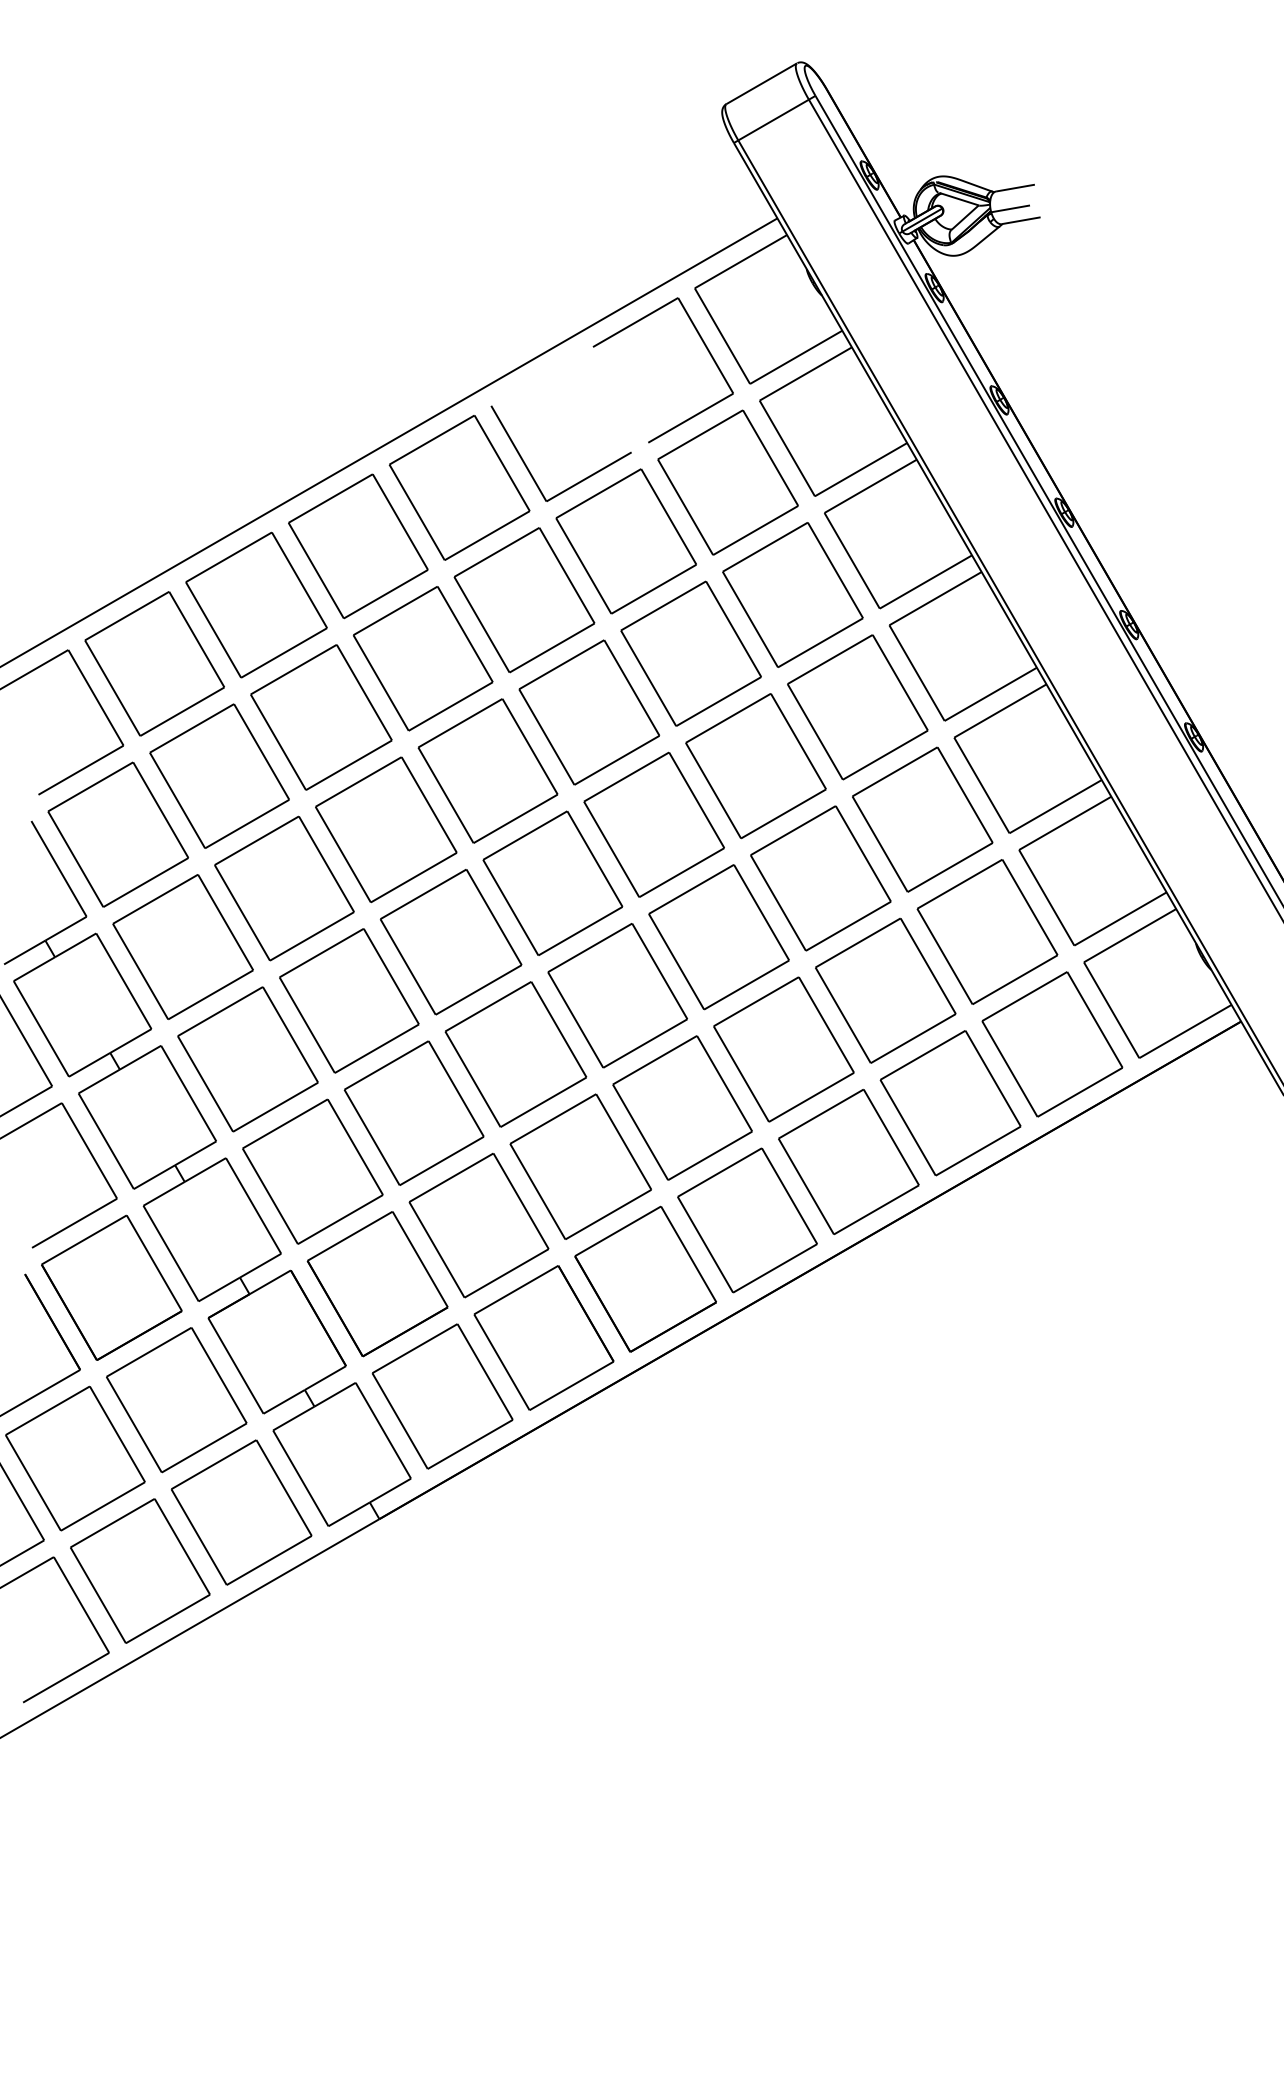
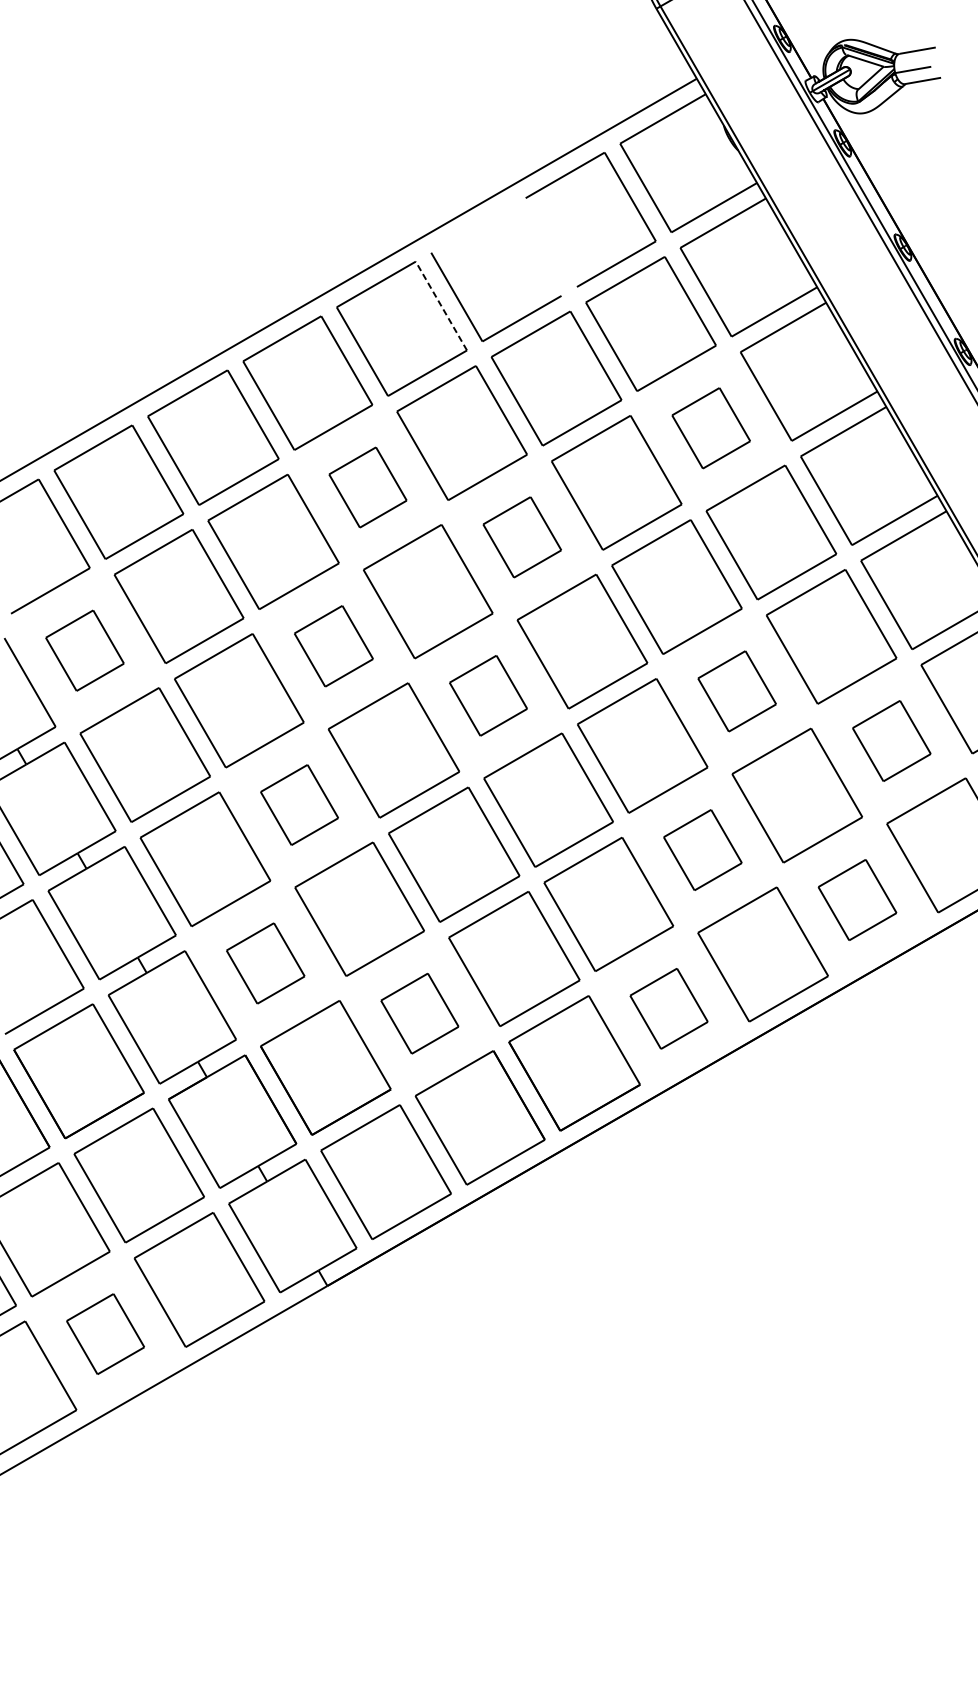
line: (501, 462) -> (440, 305), solid -> dashed
part: (792, 594) -> (710, 427), size x0.6
part: (422, 658) -> (367, 487), size x0.6
part: (589, 712) -> (522, 537), size x0.6
part: (386, 829) -> (334, 645), size x0.6
part: (117, 834) -> (84, 650), size x0.6
part: (820, 878) -> (736, 691), size x0.6
part: (552, 882) -> (488, 695), size x0.6
part: (987, 931) -> (891, 740), size x0.6
part: (349, 1000) -> (299, 804), size x0.6
part: (783, 1049) -> (702, 850), size x0.6
part: (950, 1103) -> (857, 900), size x0.6
part: (312, 1171) -> (265, 963), size x0.6
part: (747, 1220) -> (669, 1008), size x0.6
part: (478, 1225) -> (419, 1013), size x0.6
part: (140, 1570) -> (105, 1333), size x0.6

